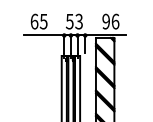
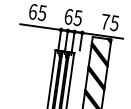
text: (73, 21) -> (72, 17), 53 -> 65
text: (110, 21) -> (109, 22), 96 -> 75

